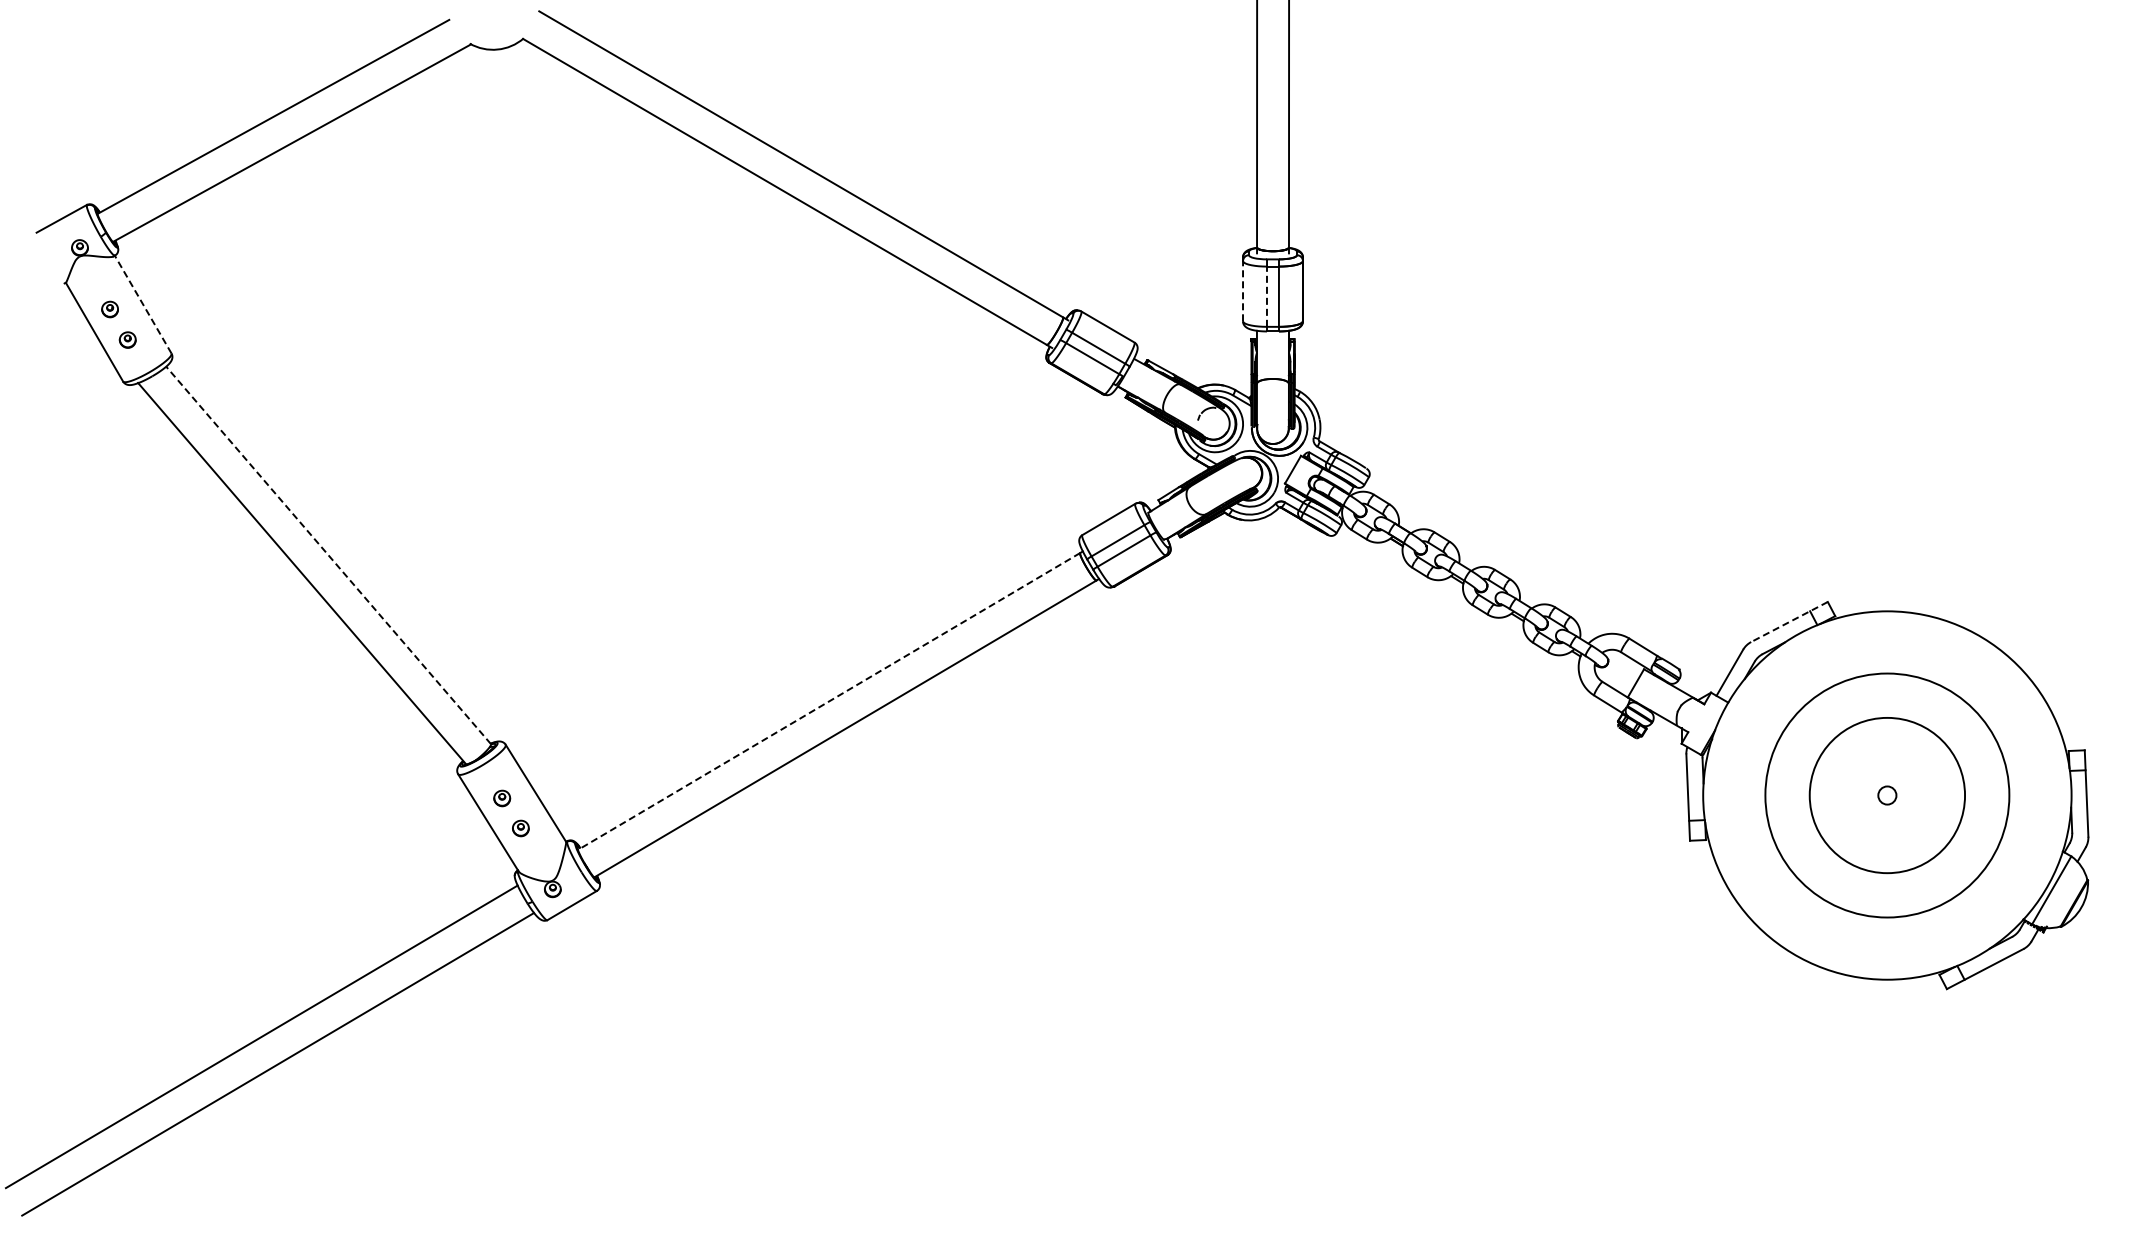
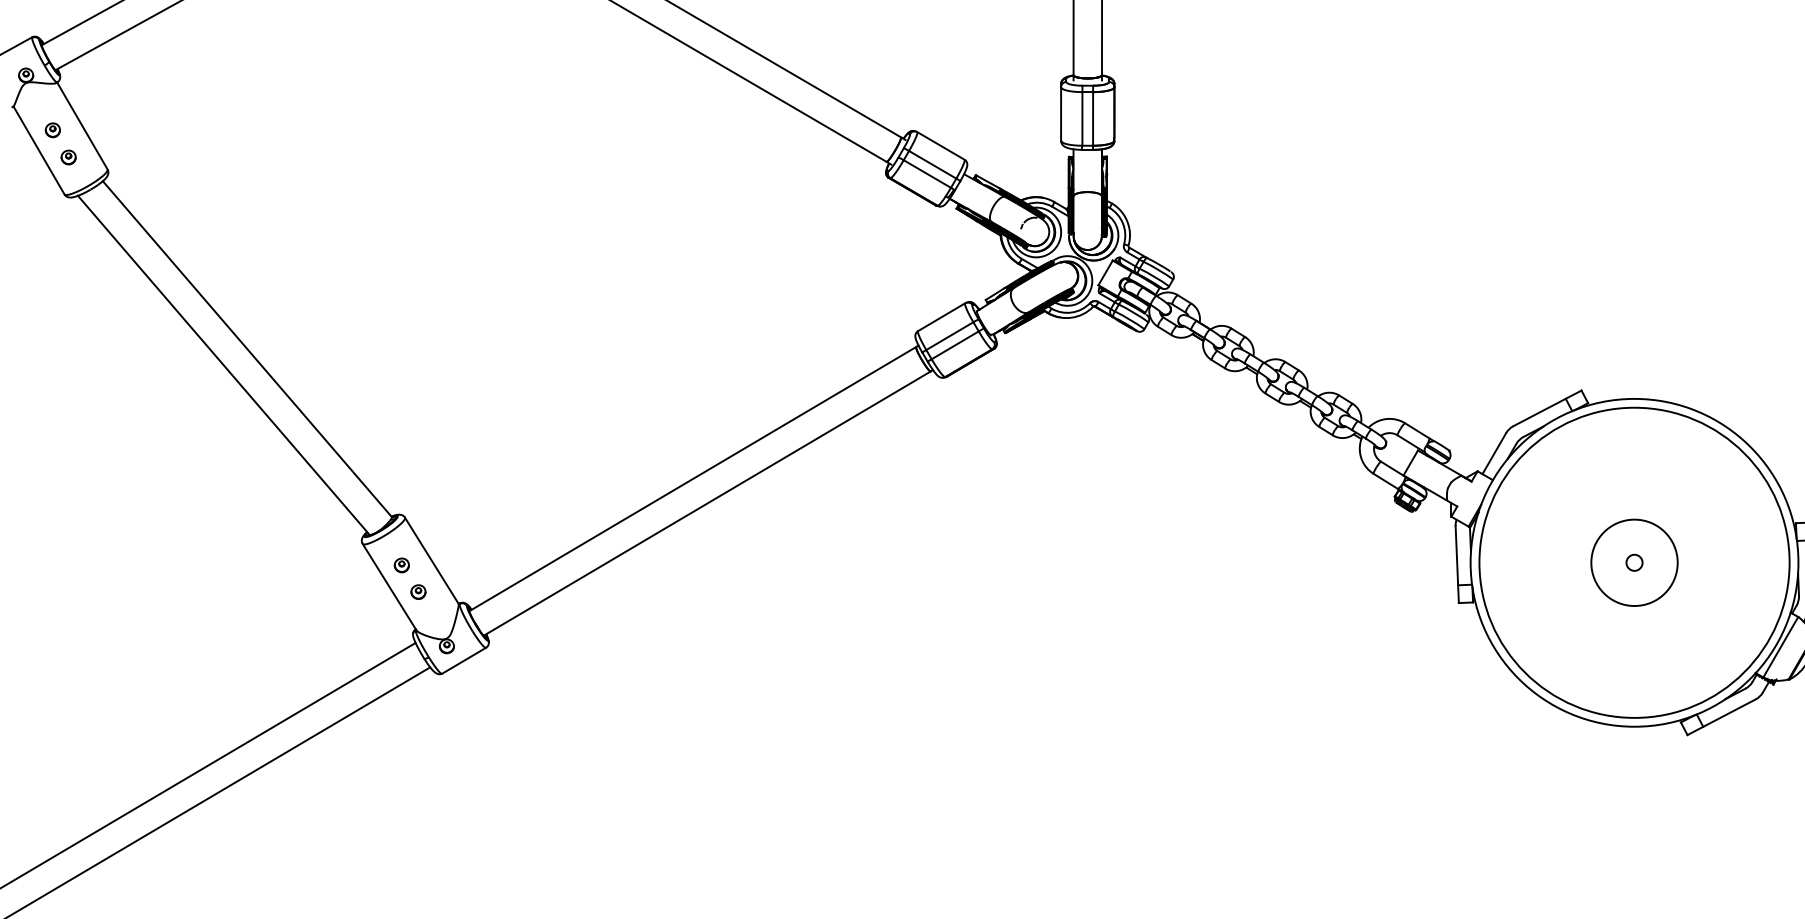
line: (1243, 290) -> (1061, 113), dashed -> solid
line: (1266, 296) -> (1082, 118), dashed -> solid
line: (143, 304) -> (82, 125), dashed -> solid
line: (328, 555) -> (247, 349), dashed -> solid
line: (1789, 622) -> (1547, 408), dashed -> solid
line: (829, 701) -> (693, 479), dashed -> solid
circle: (1886, 795) -> (1633, 562), size x0.62
circle: (1887, 795) -> (1634, 562), size x1.43

